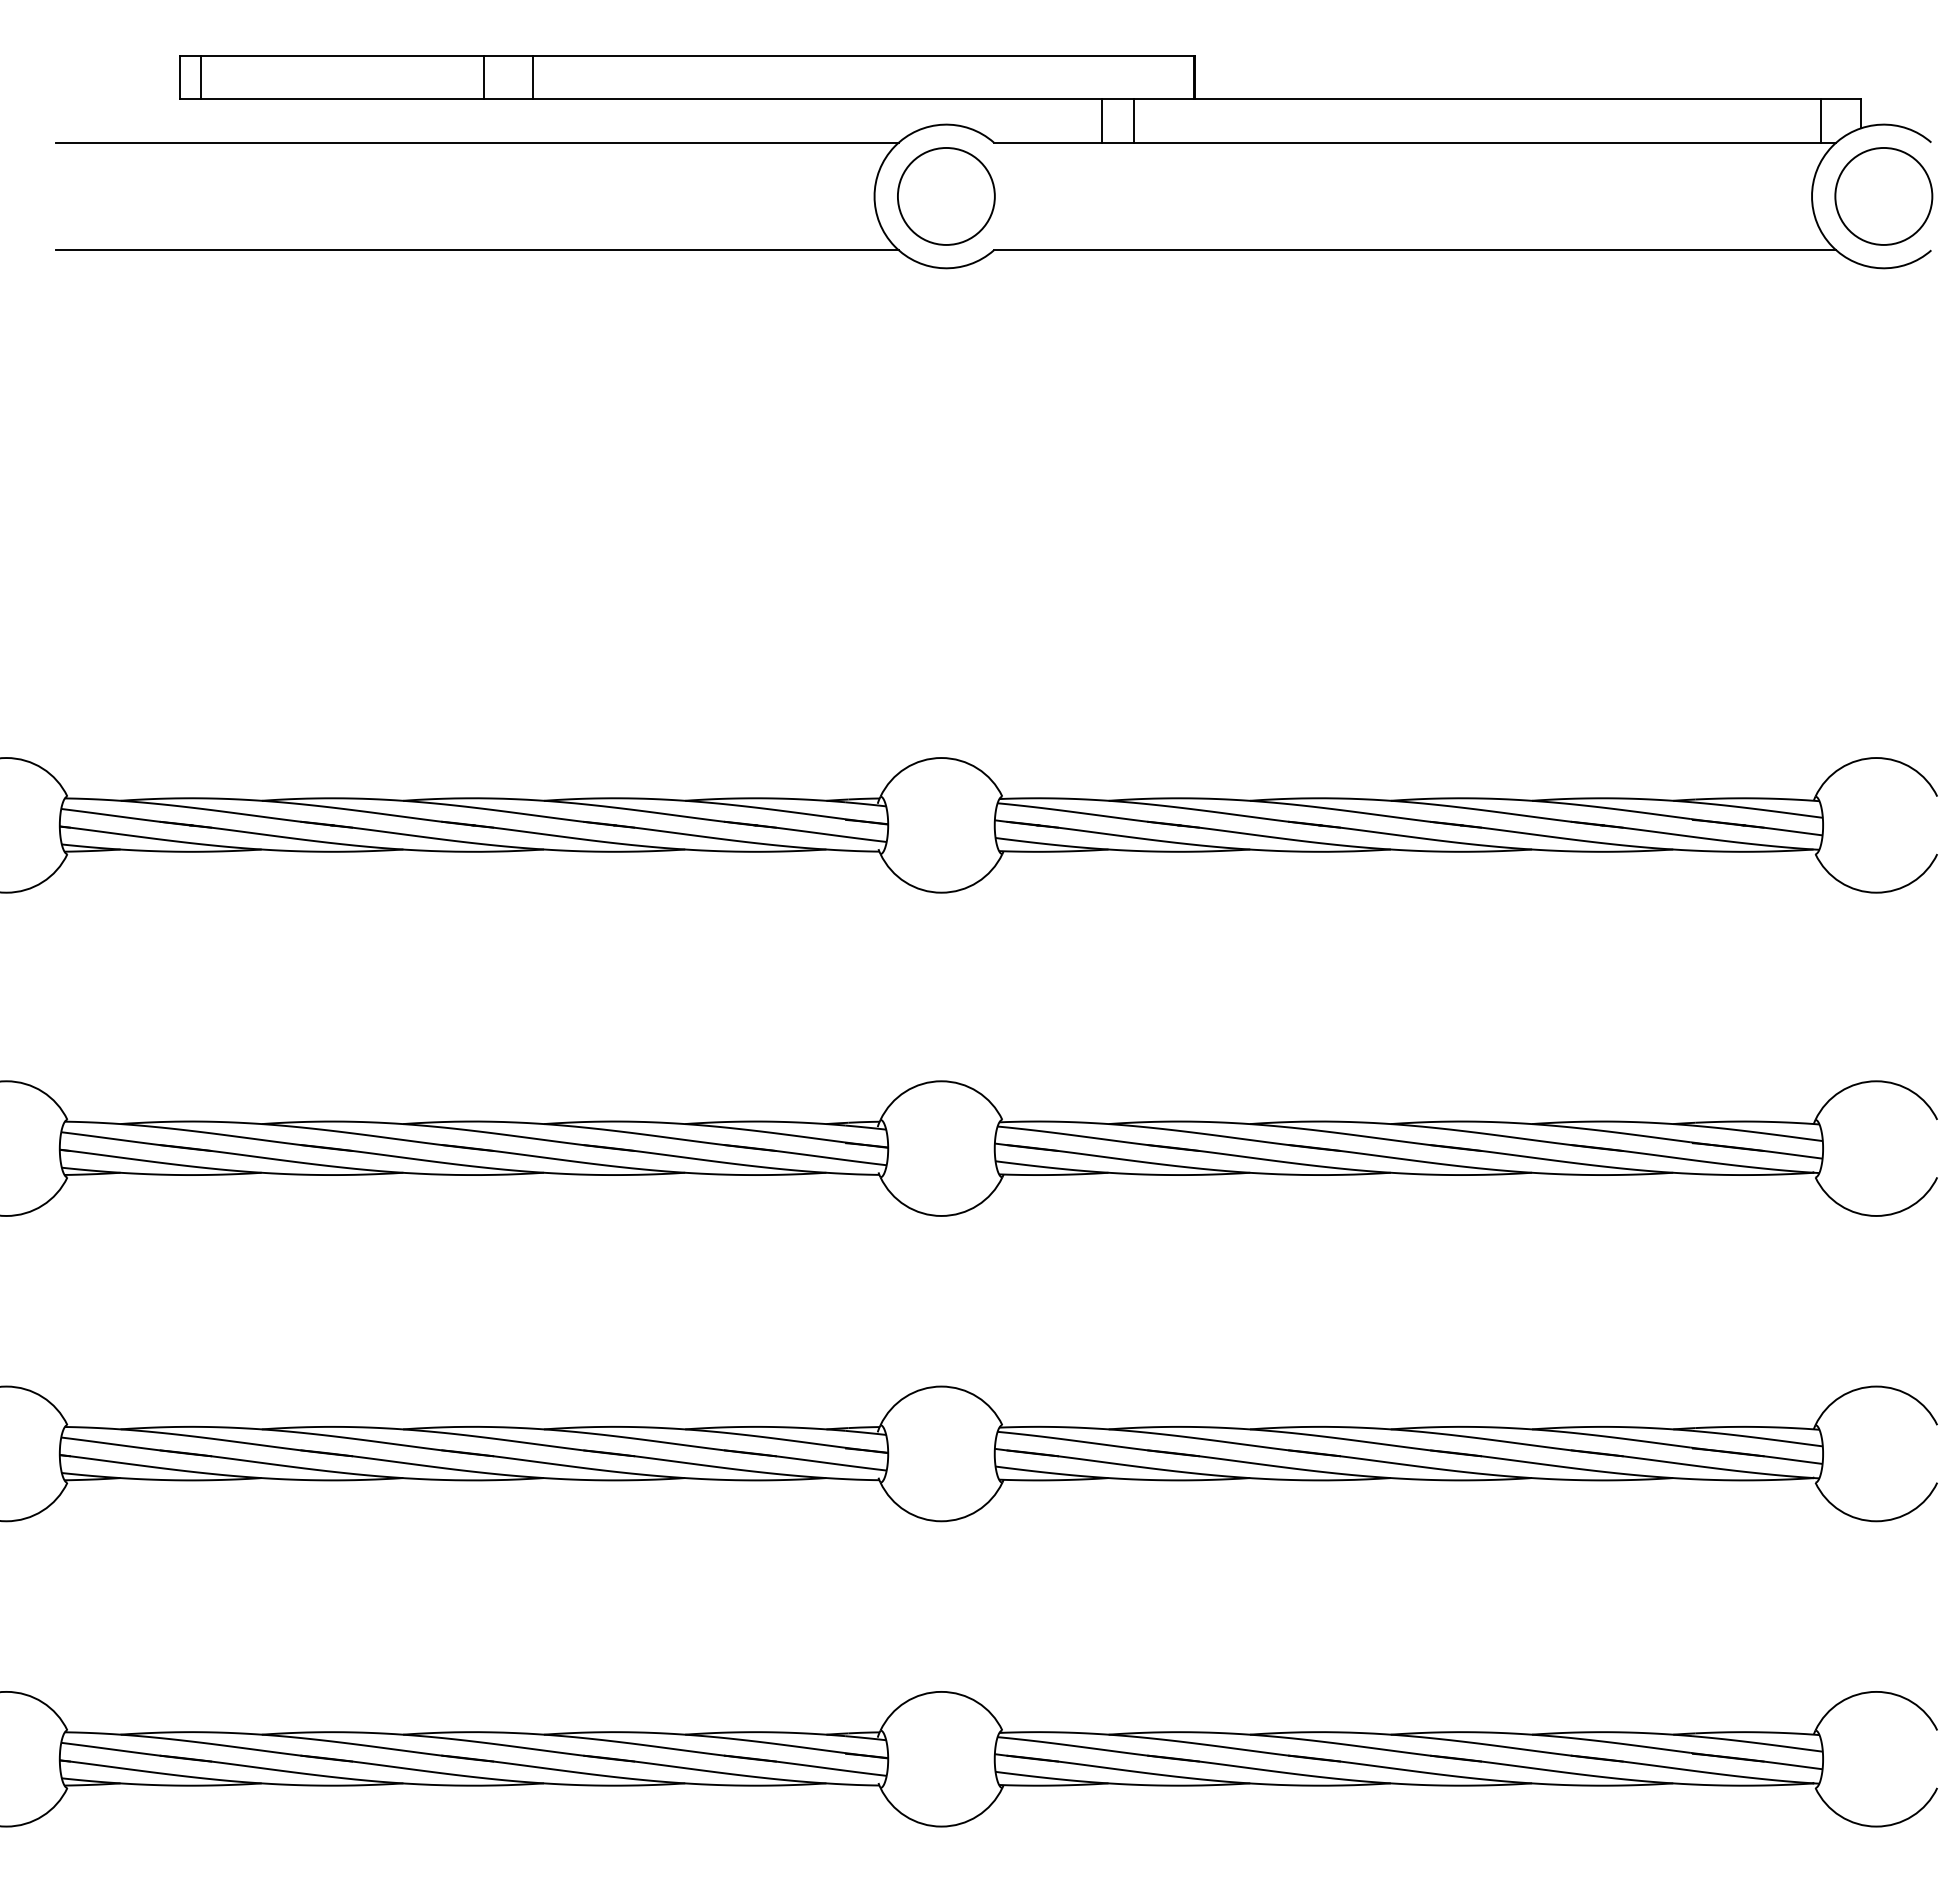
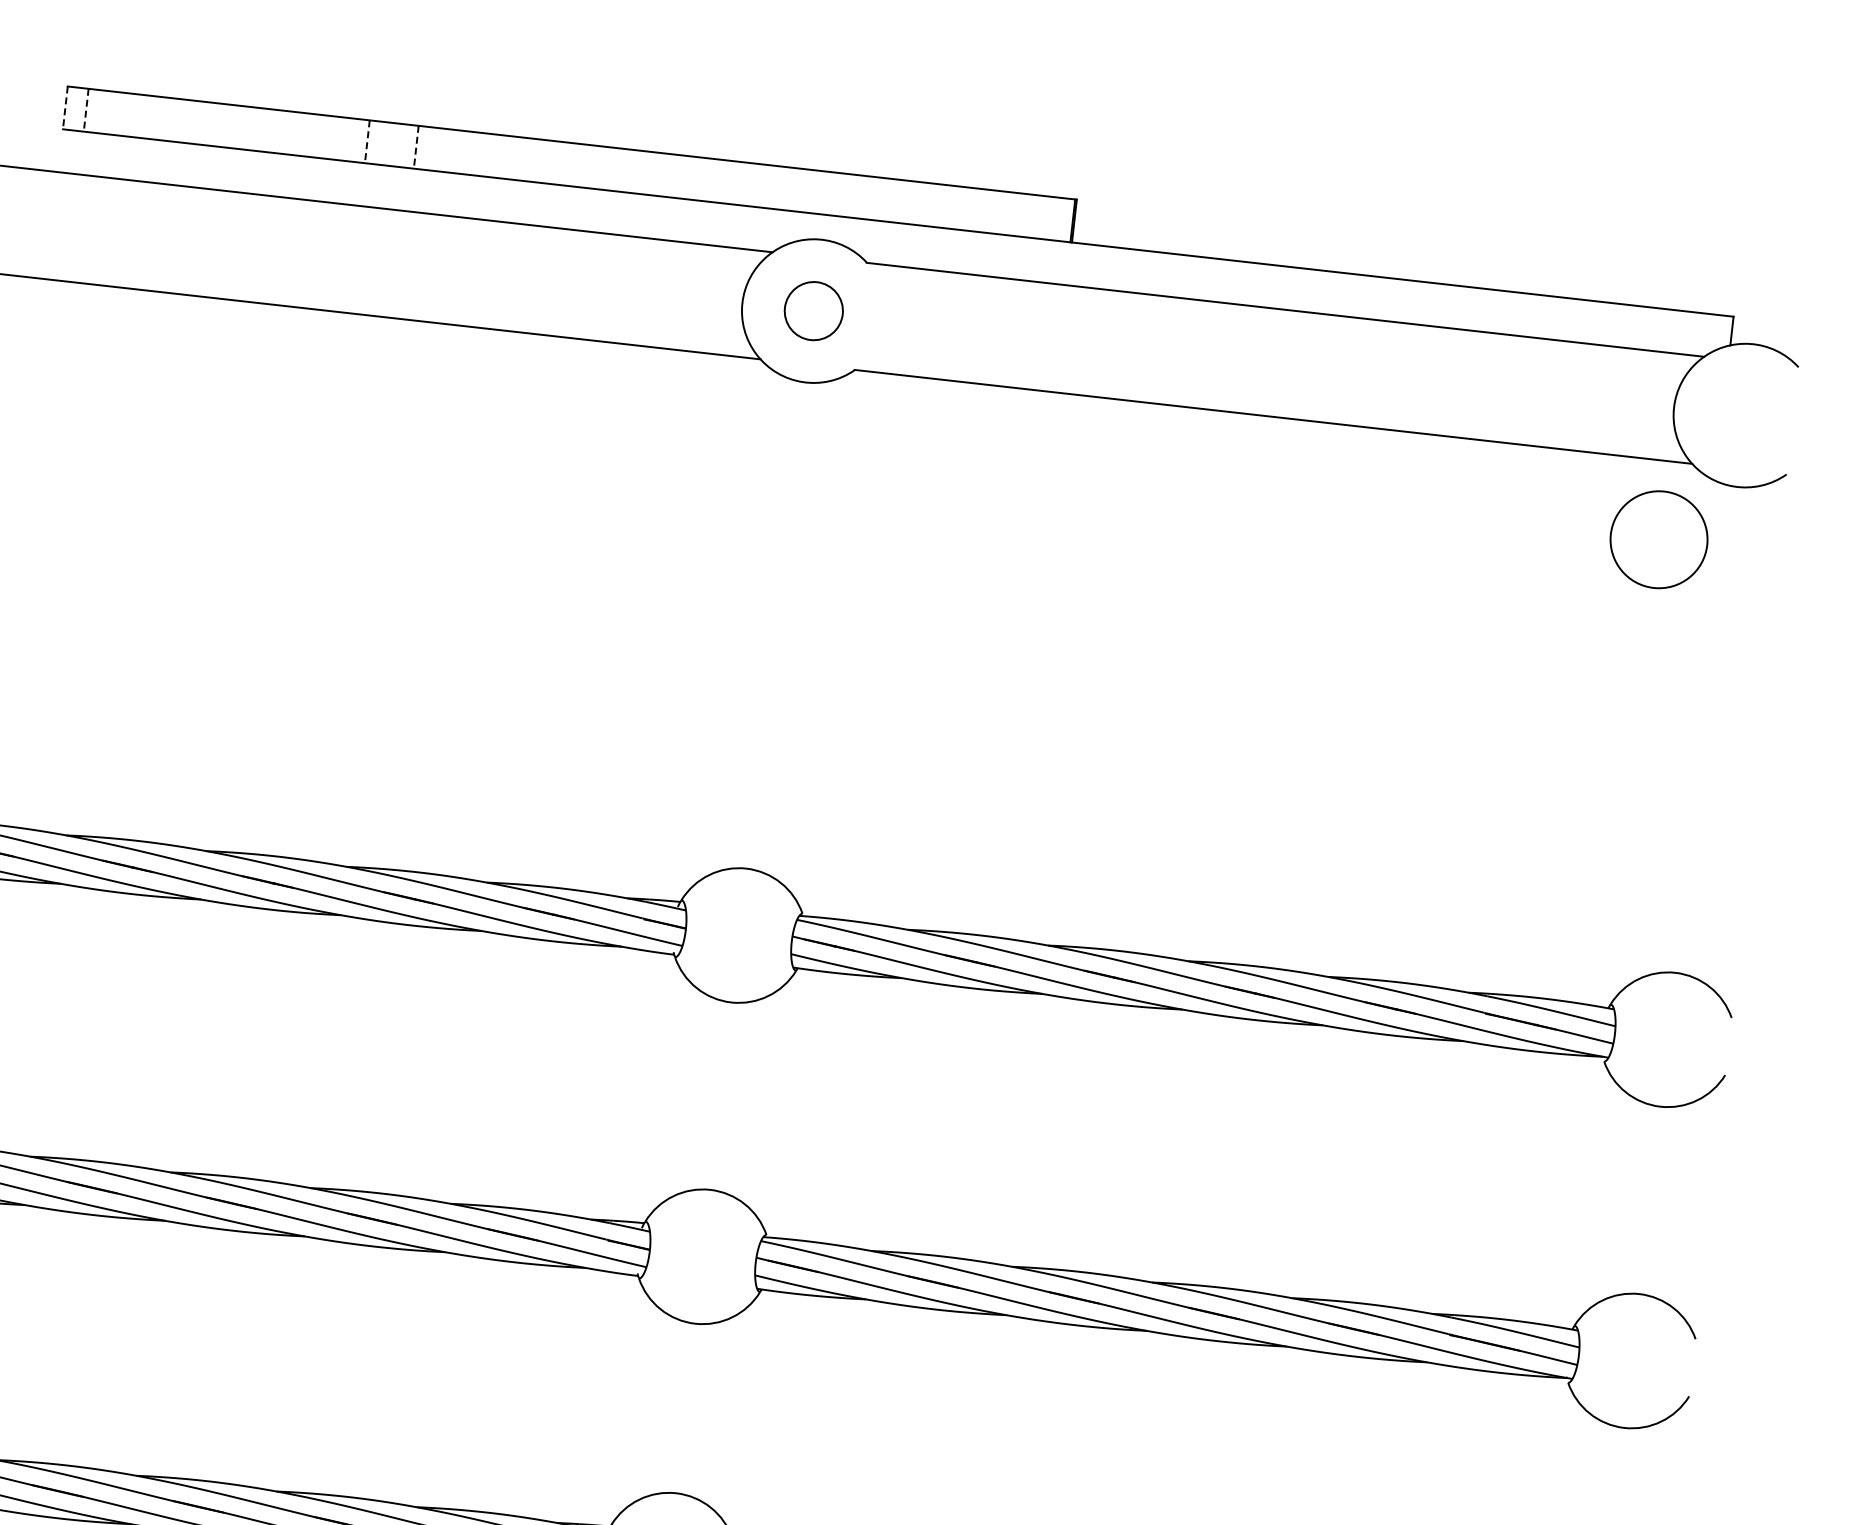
line: (179, 77) -> (64, 107), solid -> dashed
line: (200, 77) -> (85, 109), solid -> dashed
line: (483, 77) -> (367, 141), solid -> dashed
line: (533, 77) -> (416, 146), solid -> dashed
line: (1102, 120) -> (977, 253), removed
line: (1133, 120) -> (1008, 256), removed
line: (1820, 120) -> (1690, 333), removed
circle: (946, 196) -> (813, 311), size x0.6
circle: (1883, 196) -> (1658, 539), moved

